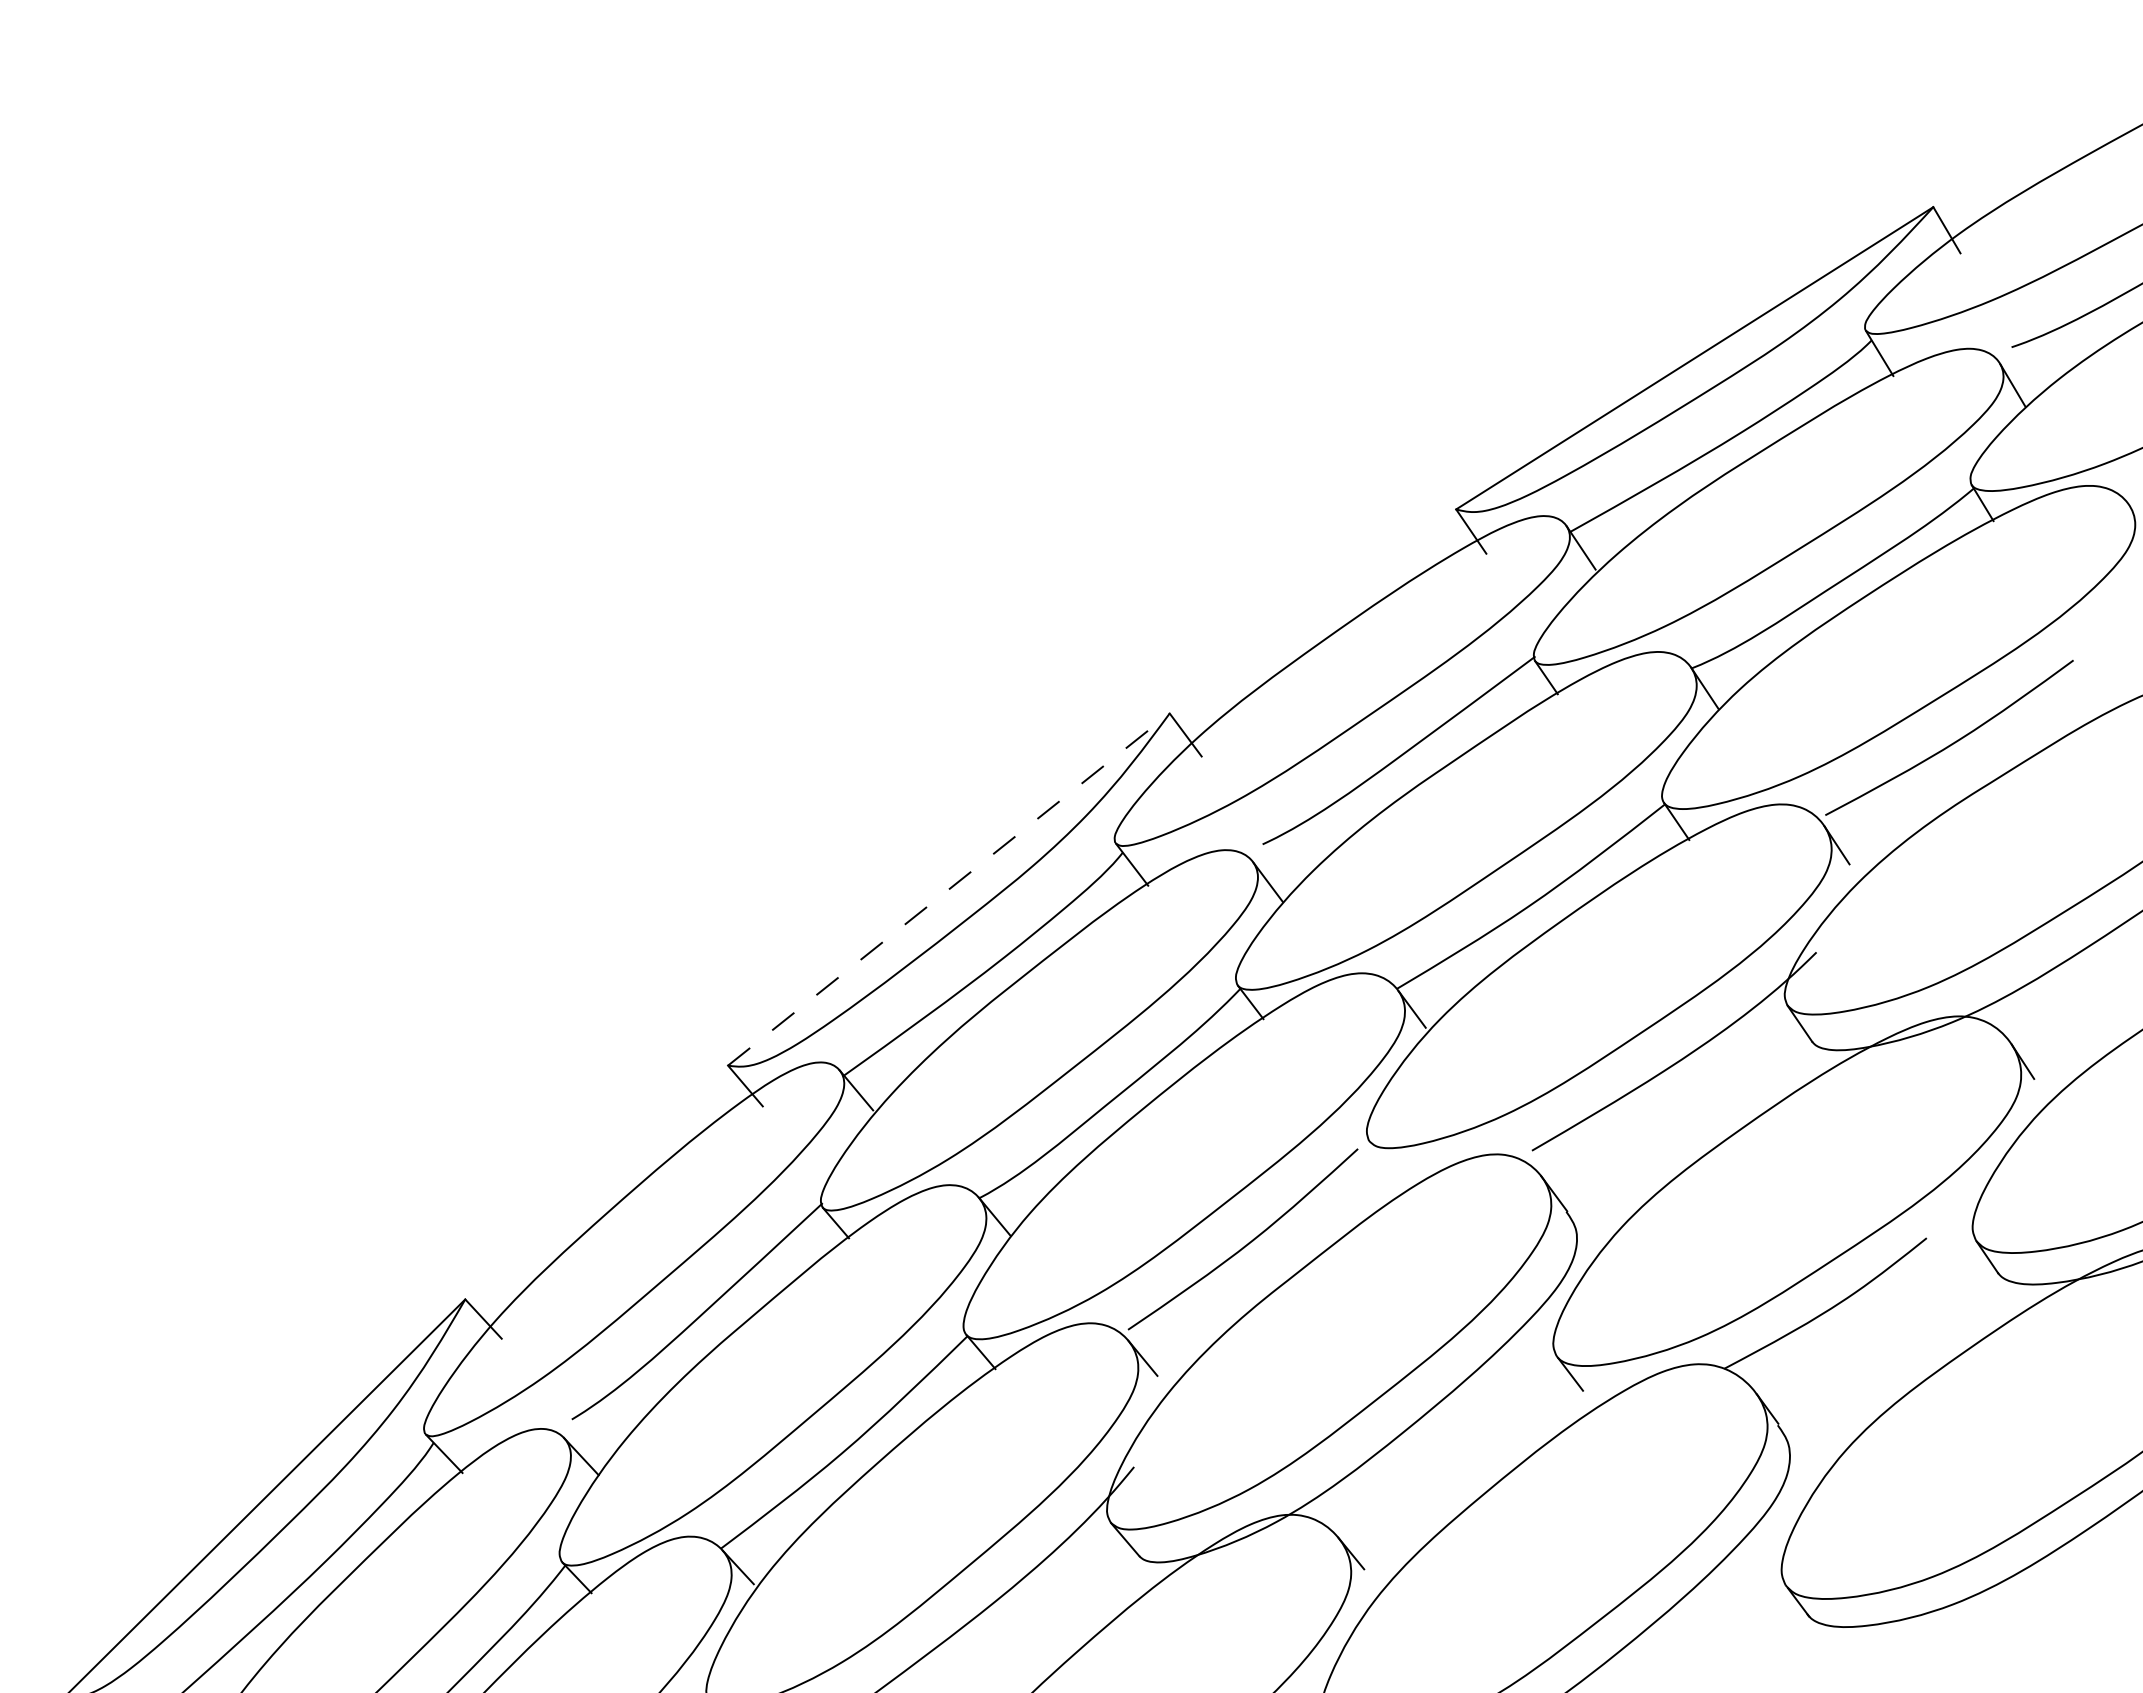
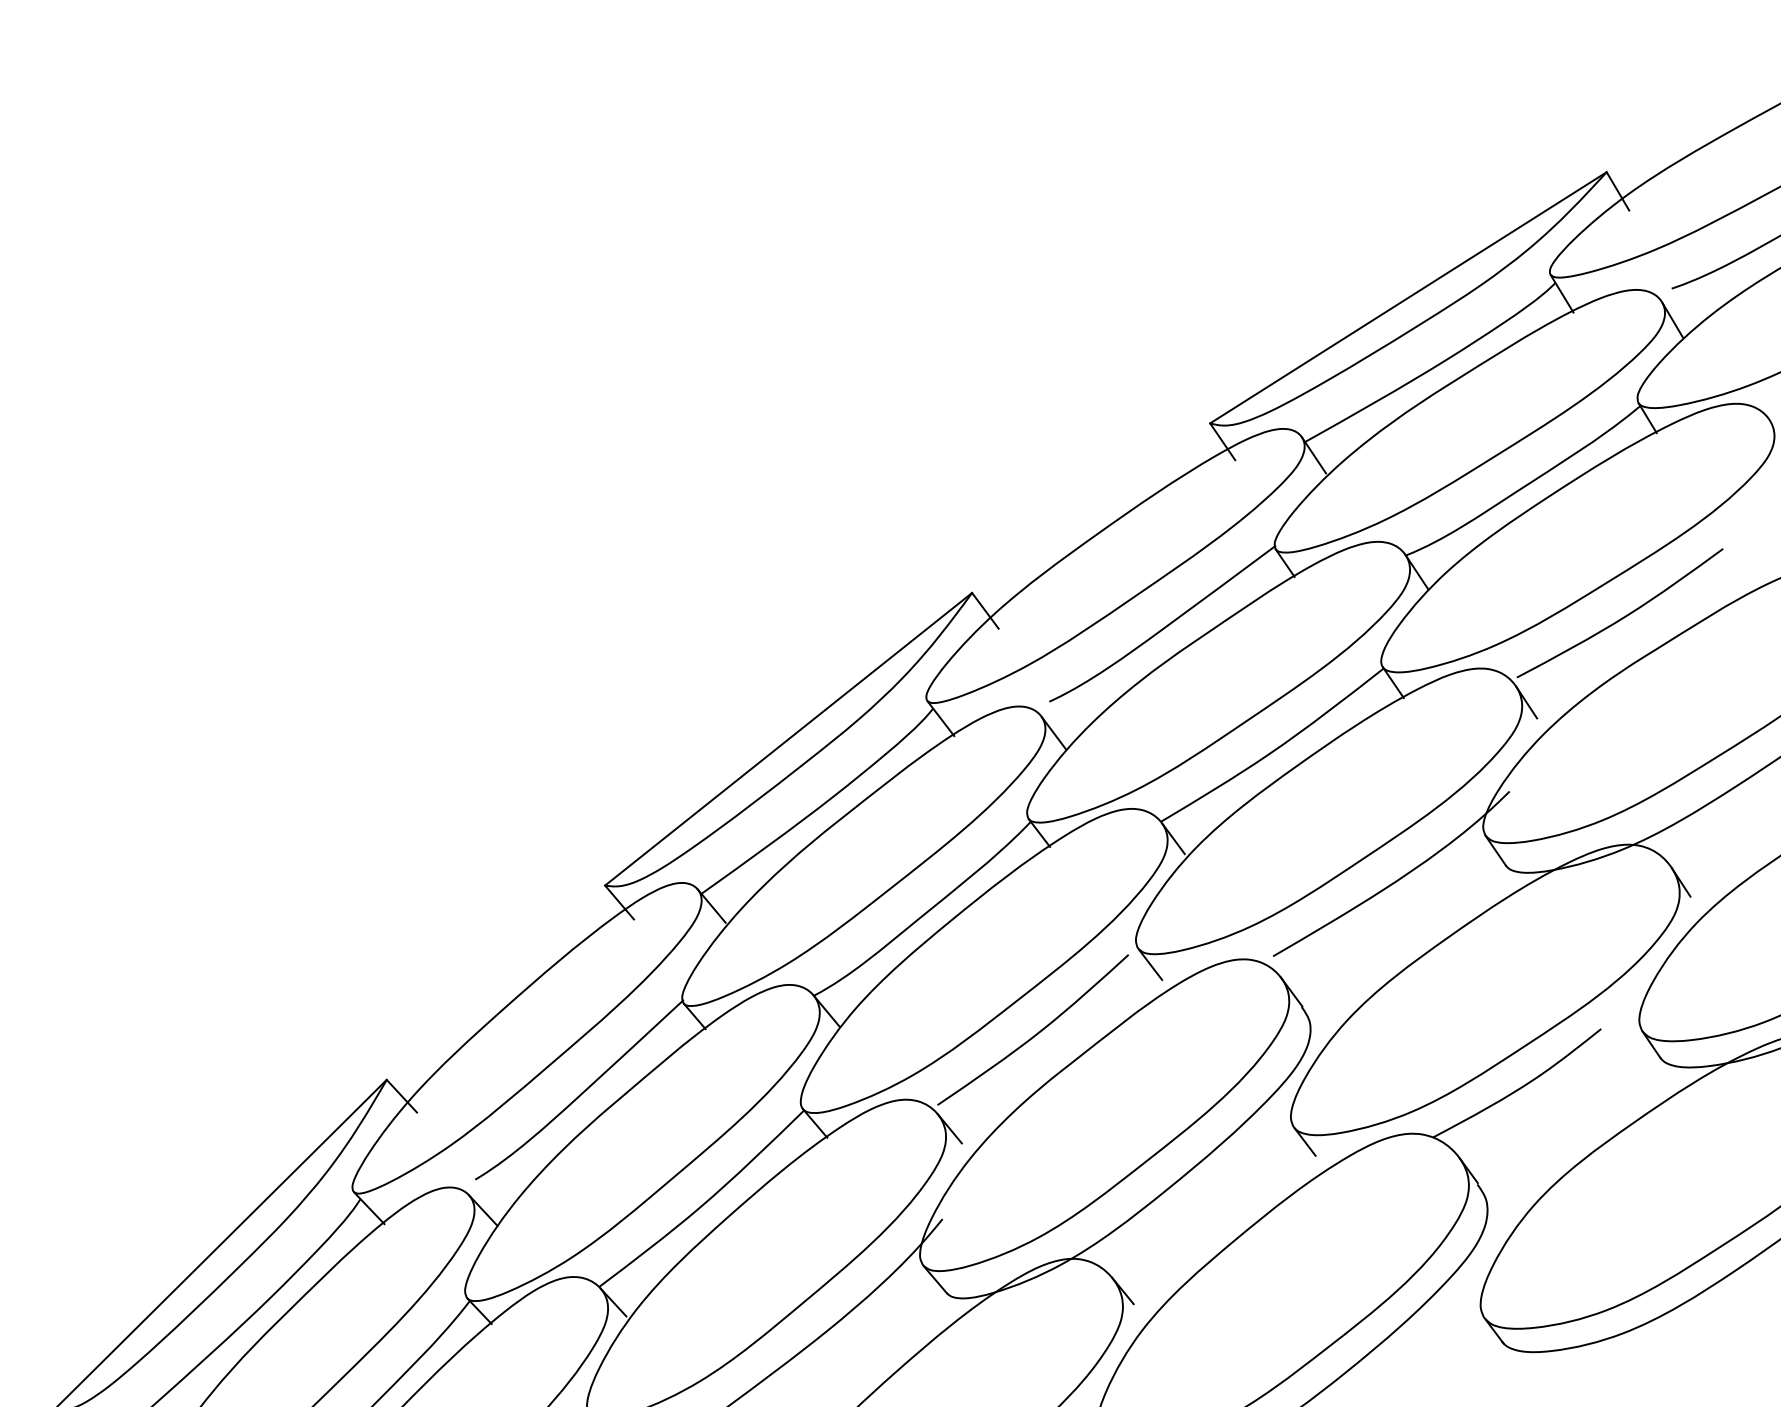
line: (949, 889) -> (789, 739), dashed -> solid
line: (1384, 1160) -> (1150, 964), added

